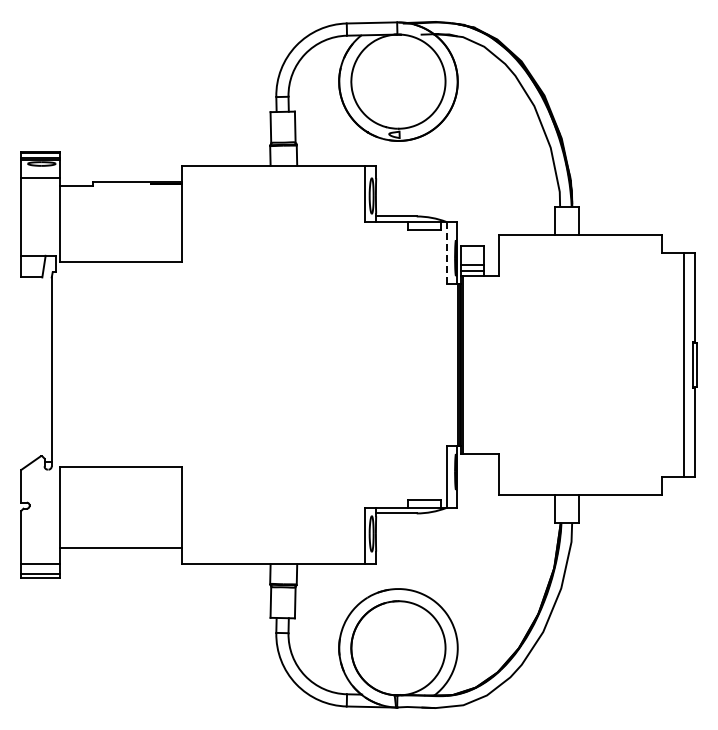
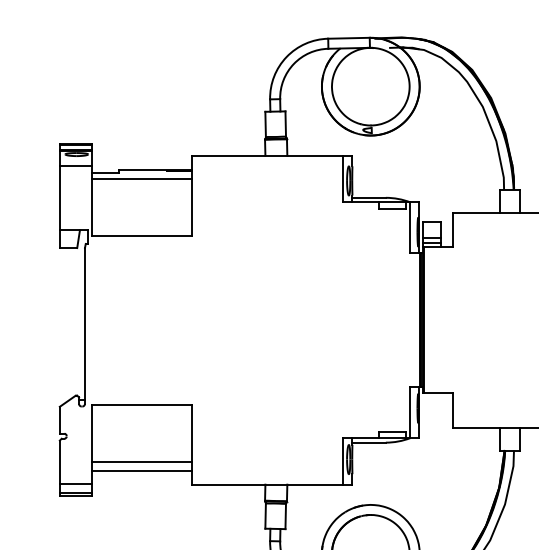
line: (120, 193) -> (141, 178), added
line: (446, 252) -> (410, 227), dashed -> solid
line: (120, 536) -> (141, 461), added

